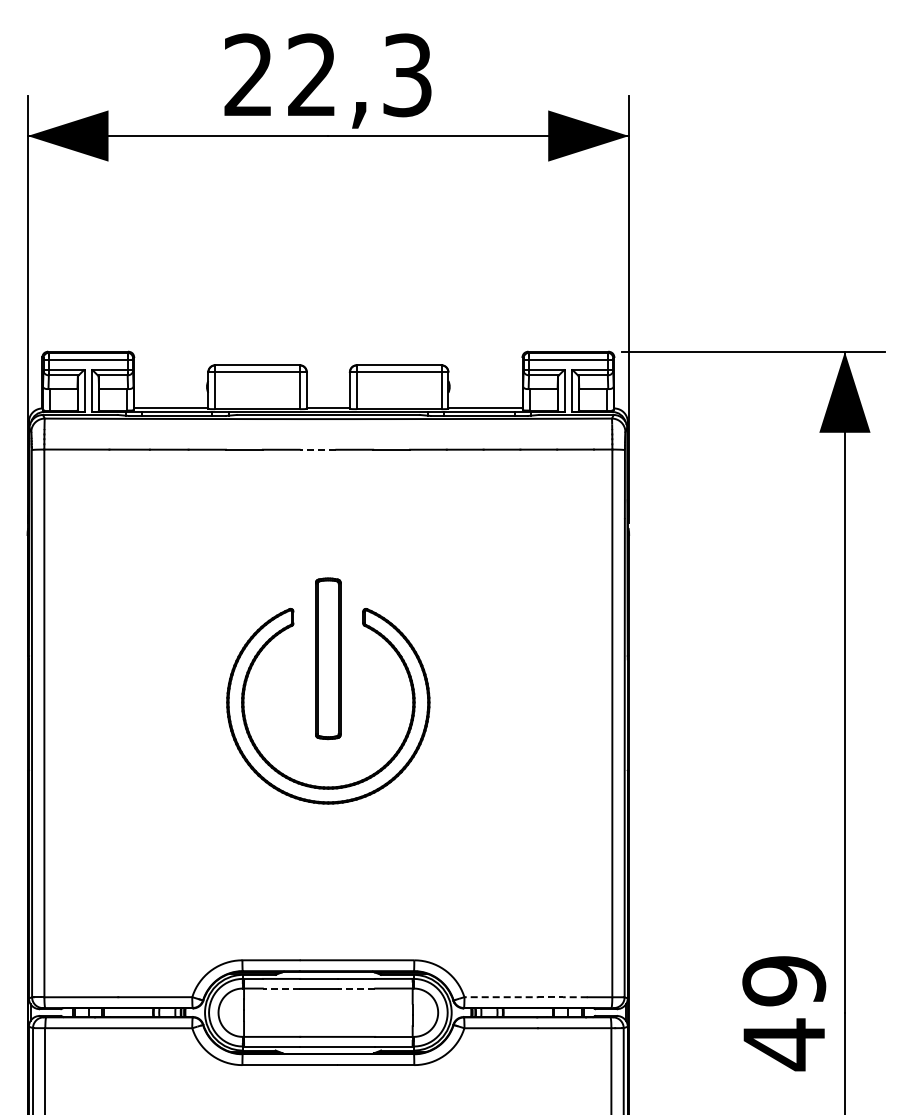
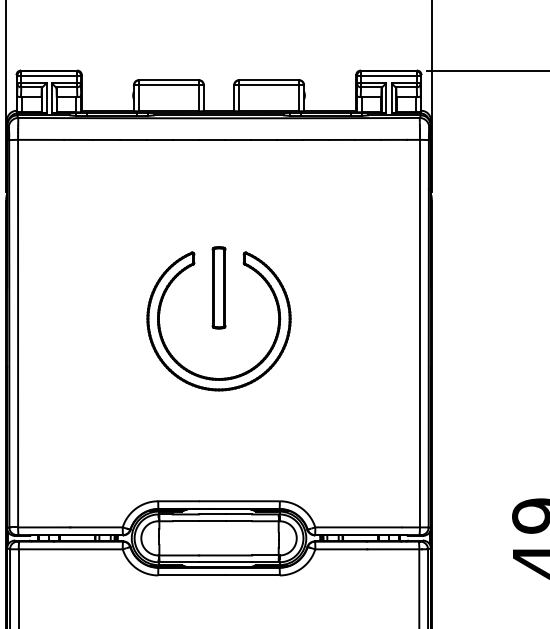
line: (317, 449) -> (211, 139), dashed -> solid
part: (328, 658) -> (219, 287), size x0.71
line: (281, 988) -> (185, 521), dashed -> solid
line: (356, 988) -> (238, 521), dashed -> solid
line: (527, 997) -> (359, 527), dashed -> solid

